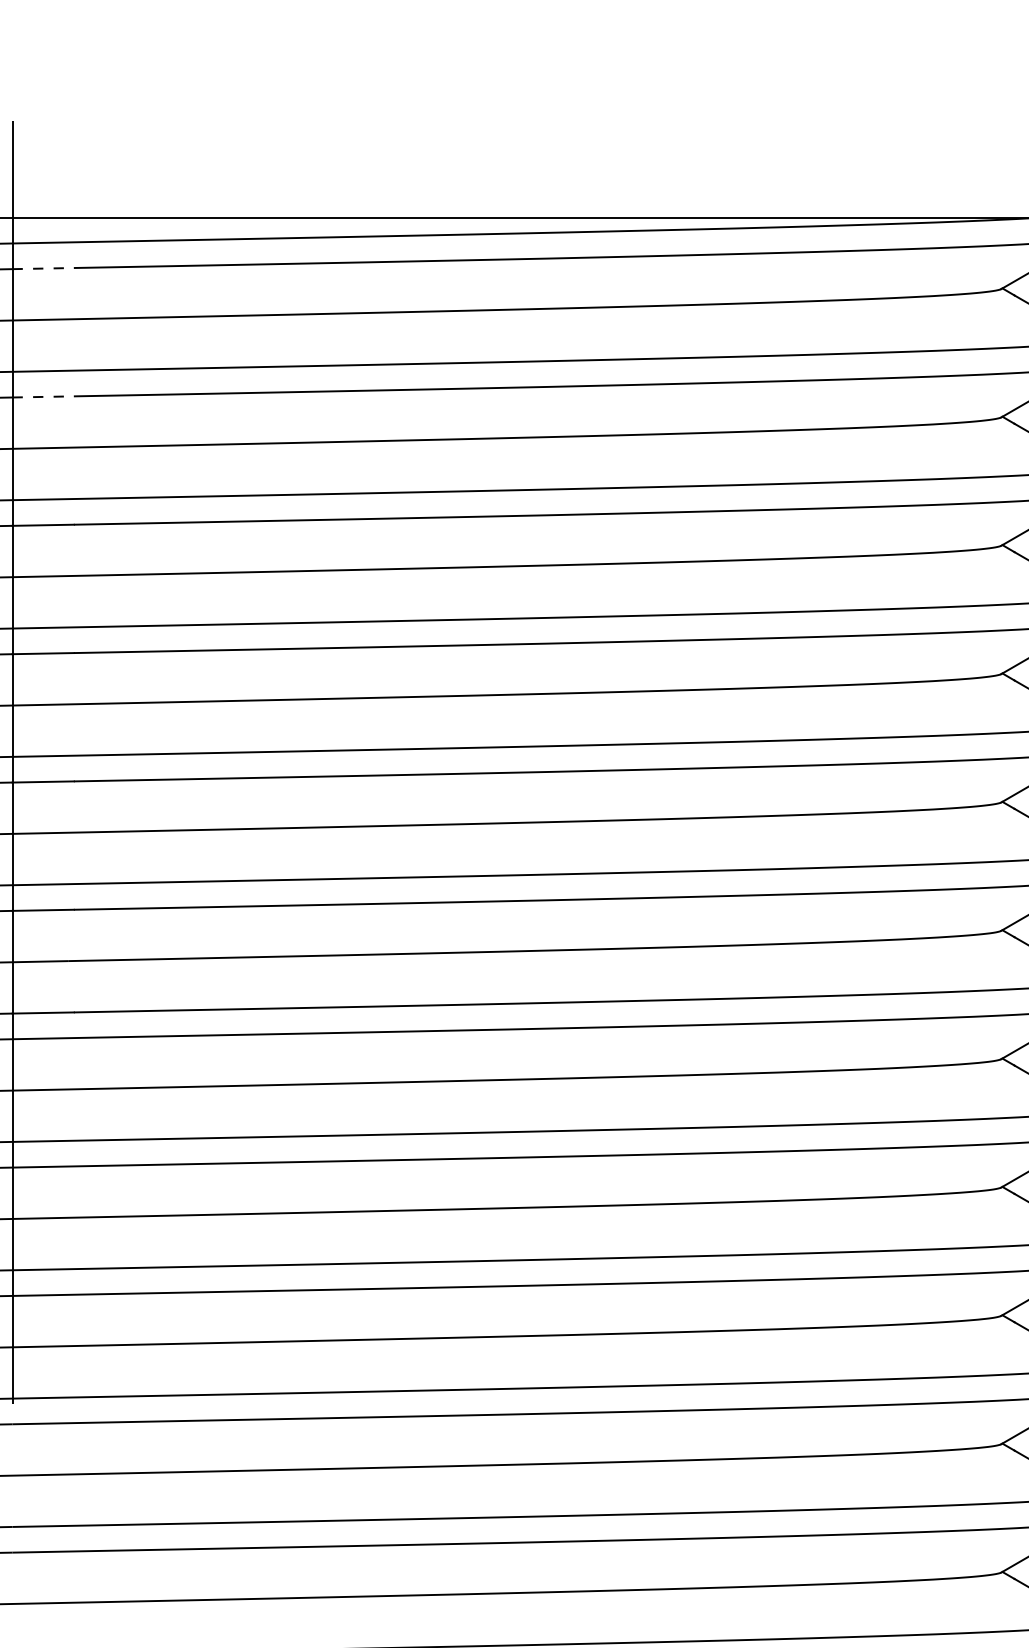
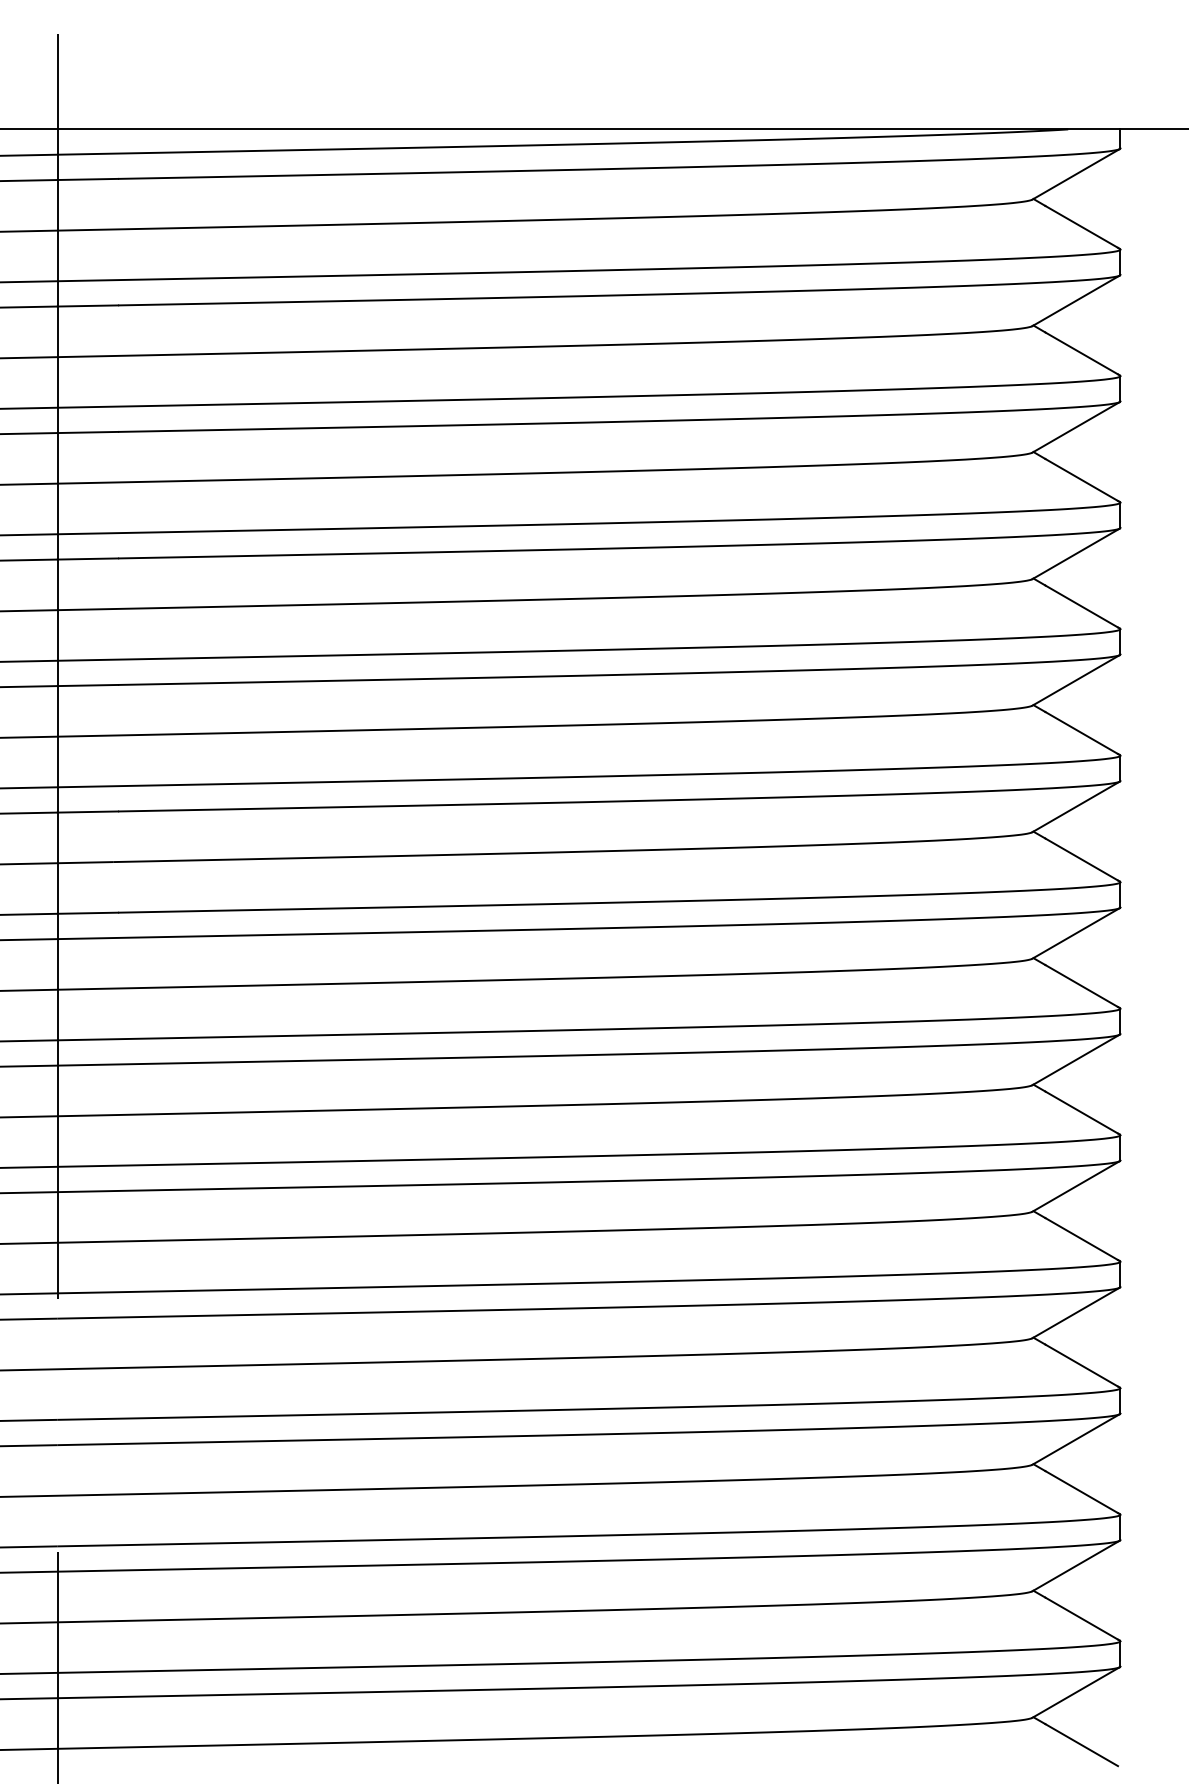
line: (43, 268) -> (88, 179), dashed -> solid
line: (43, 396) -> (88, 305), dashed -> solid

